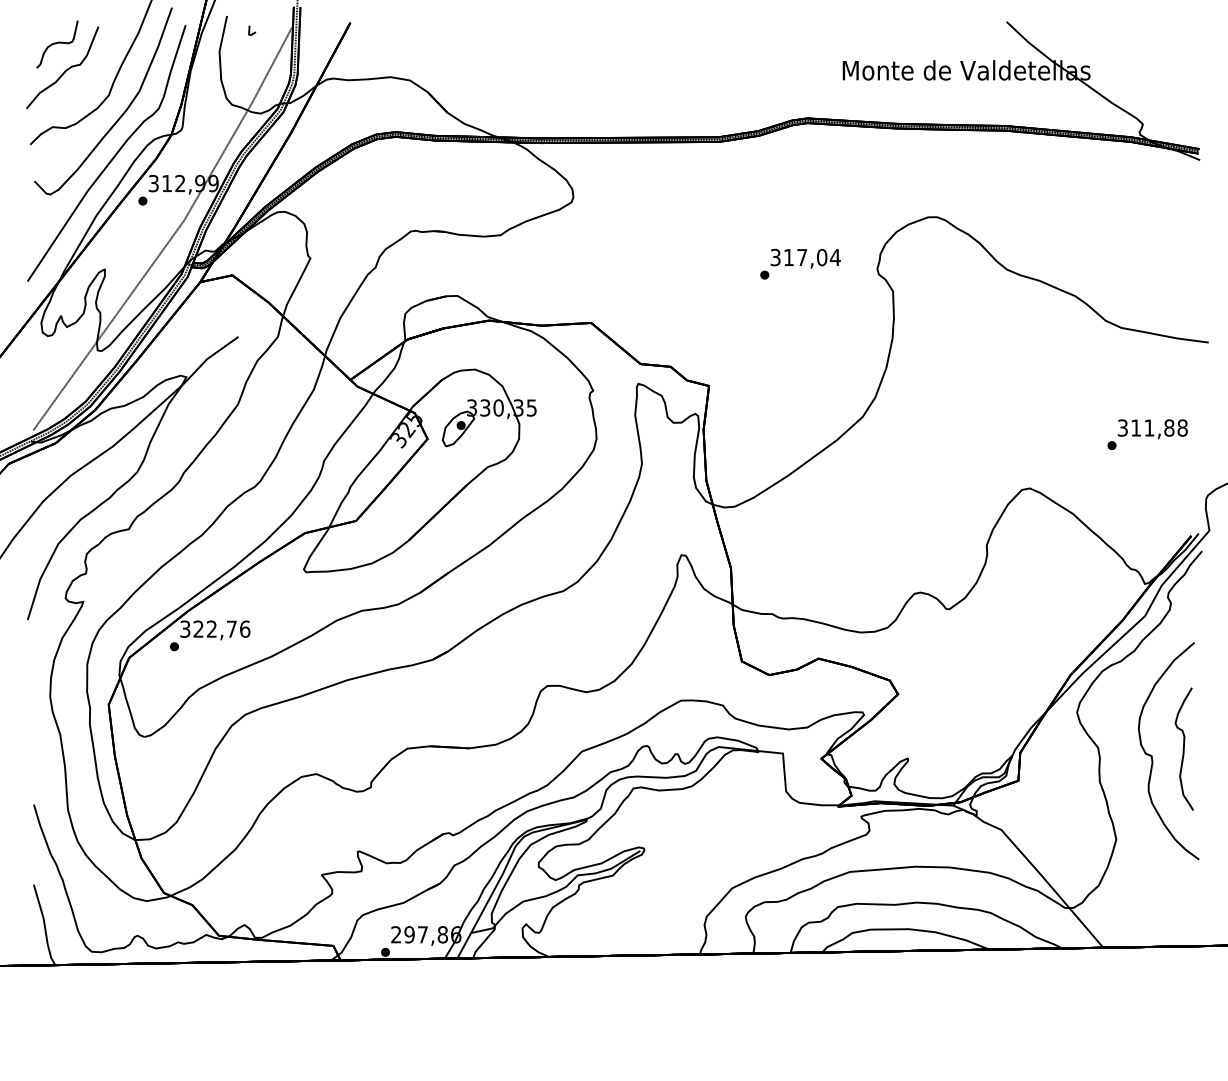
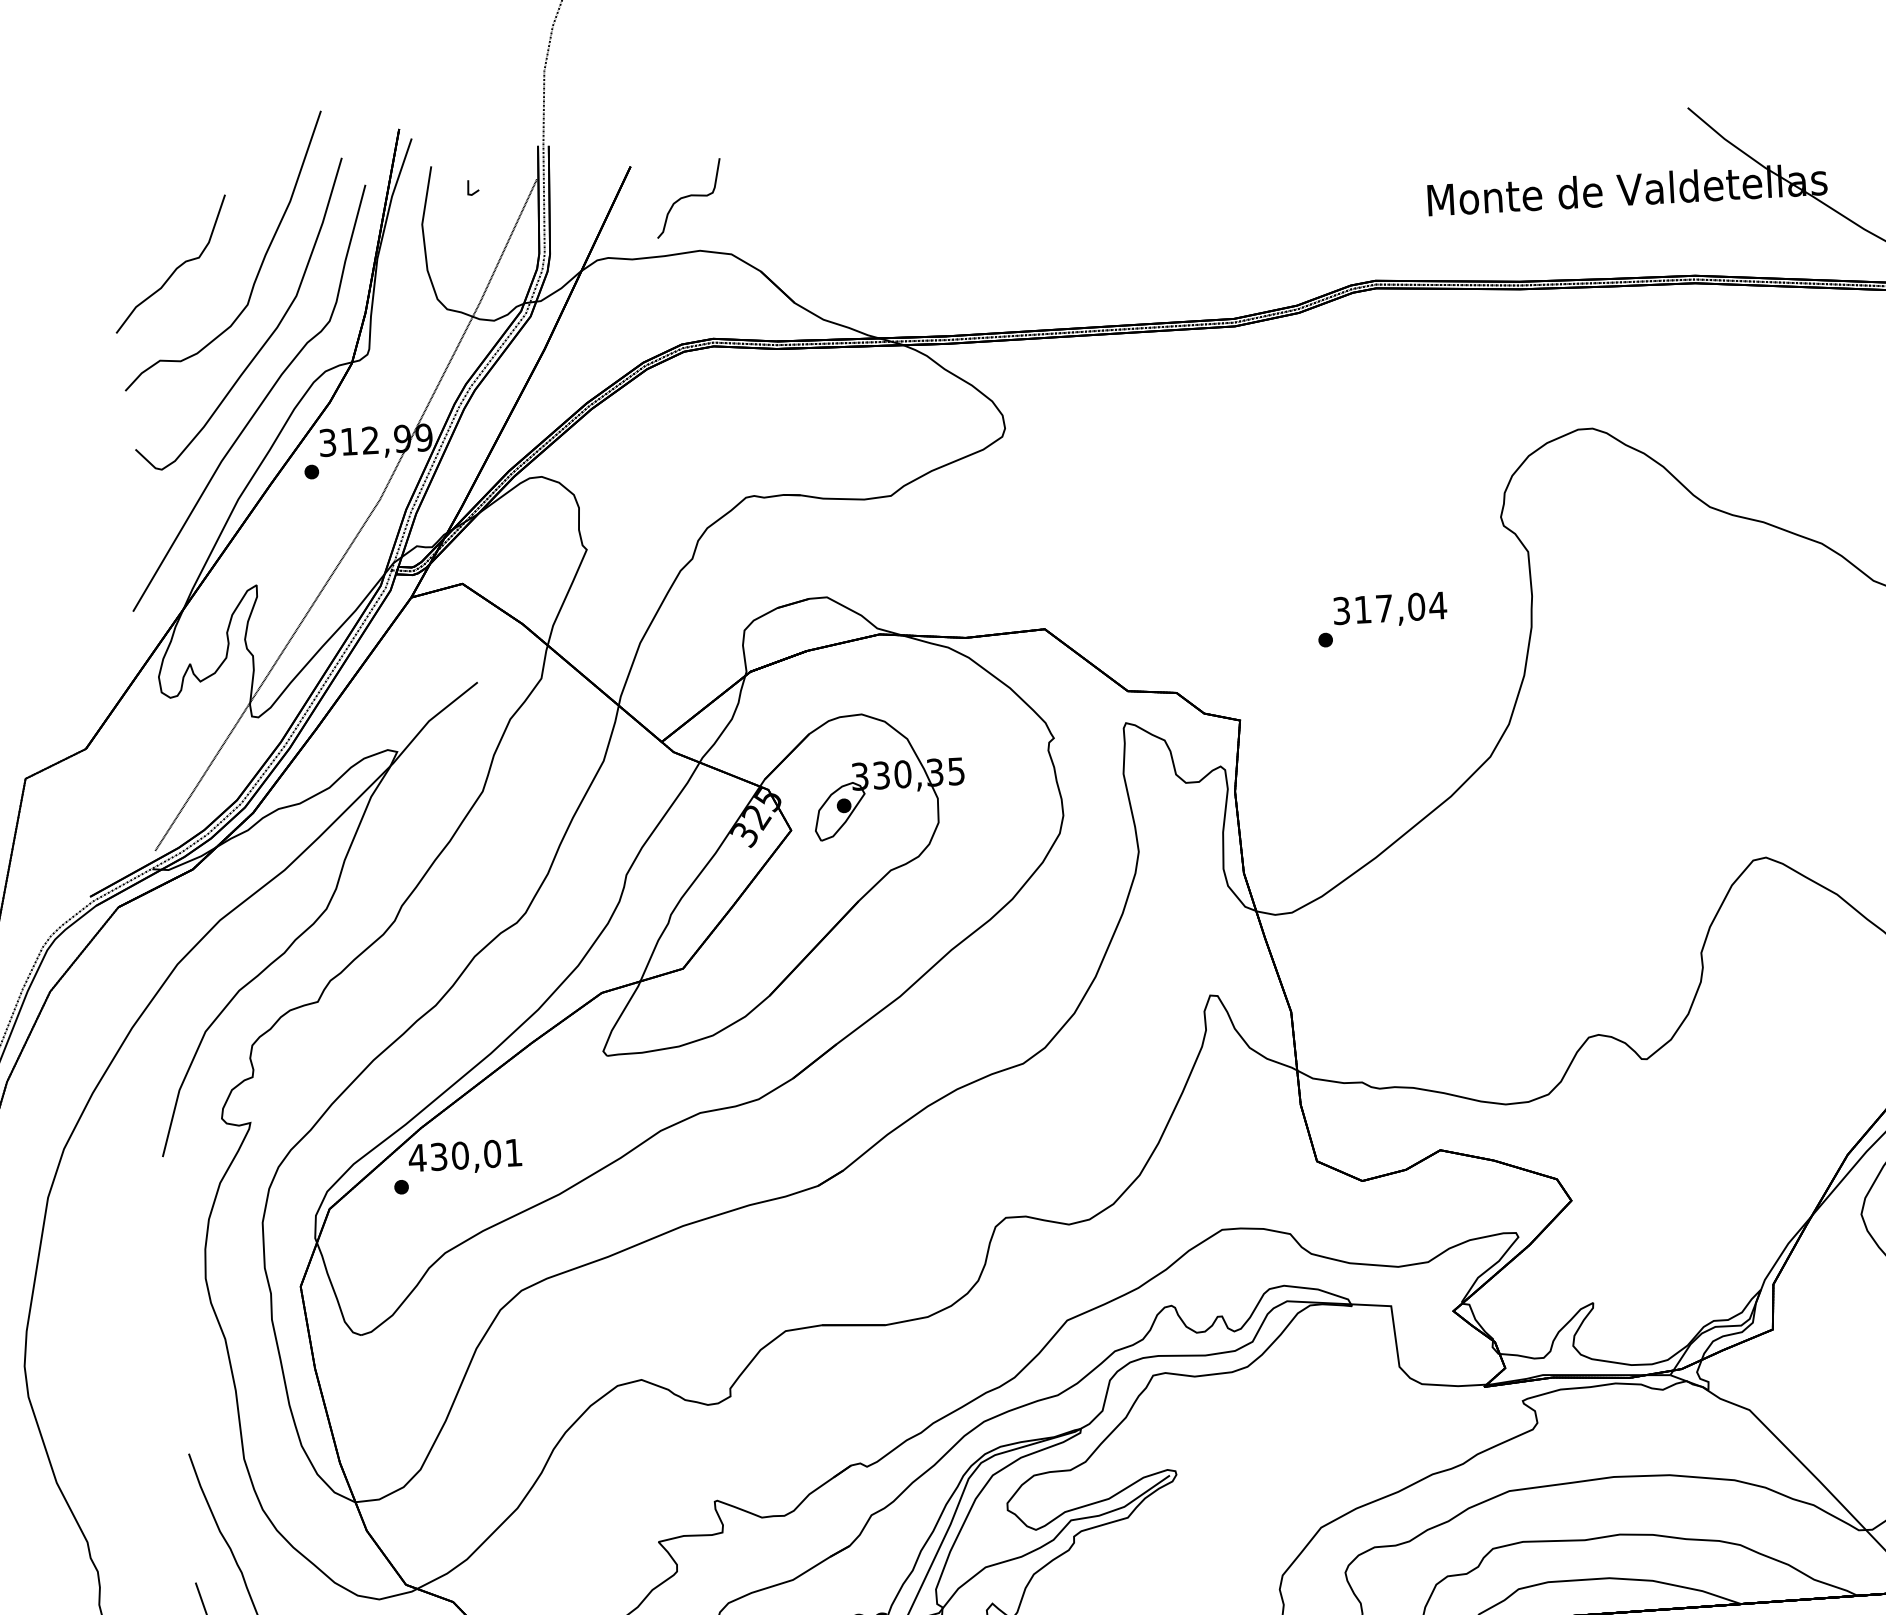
curve: (57, 43) -> (688, 196), moved
text: (800, 263) -> (1382, 618), moved
text: (214, 628) -> (464, 1154), 322,76 -> 430,01

